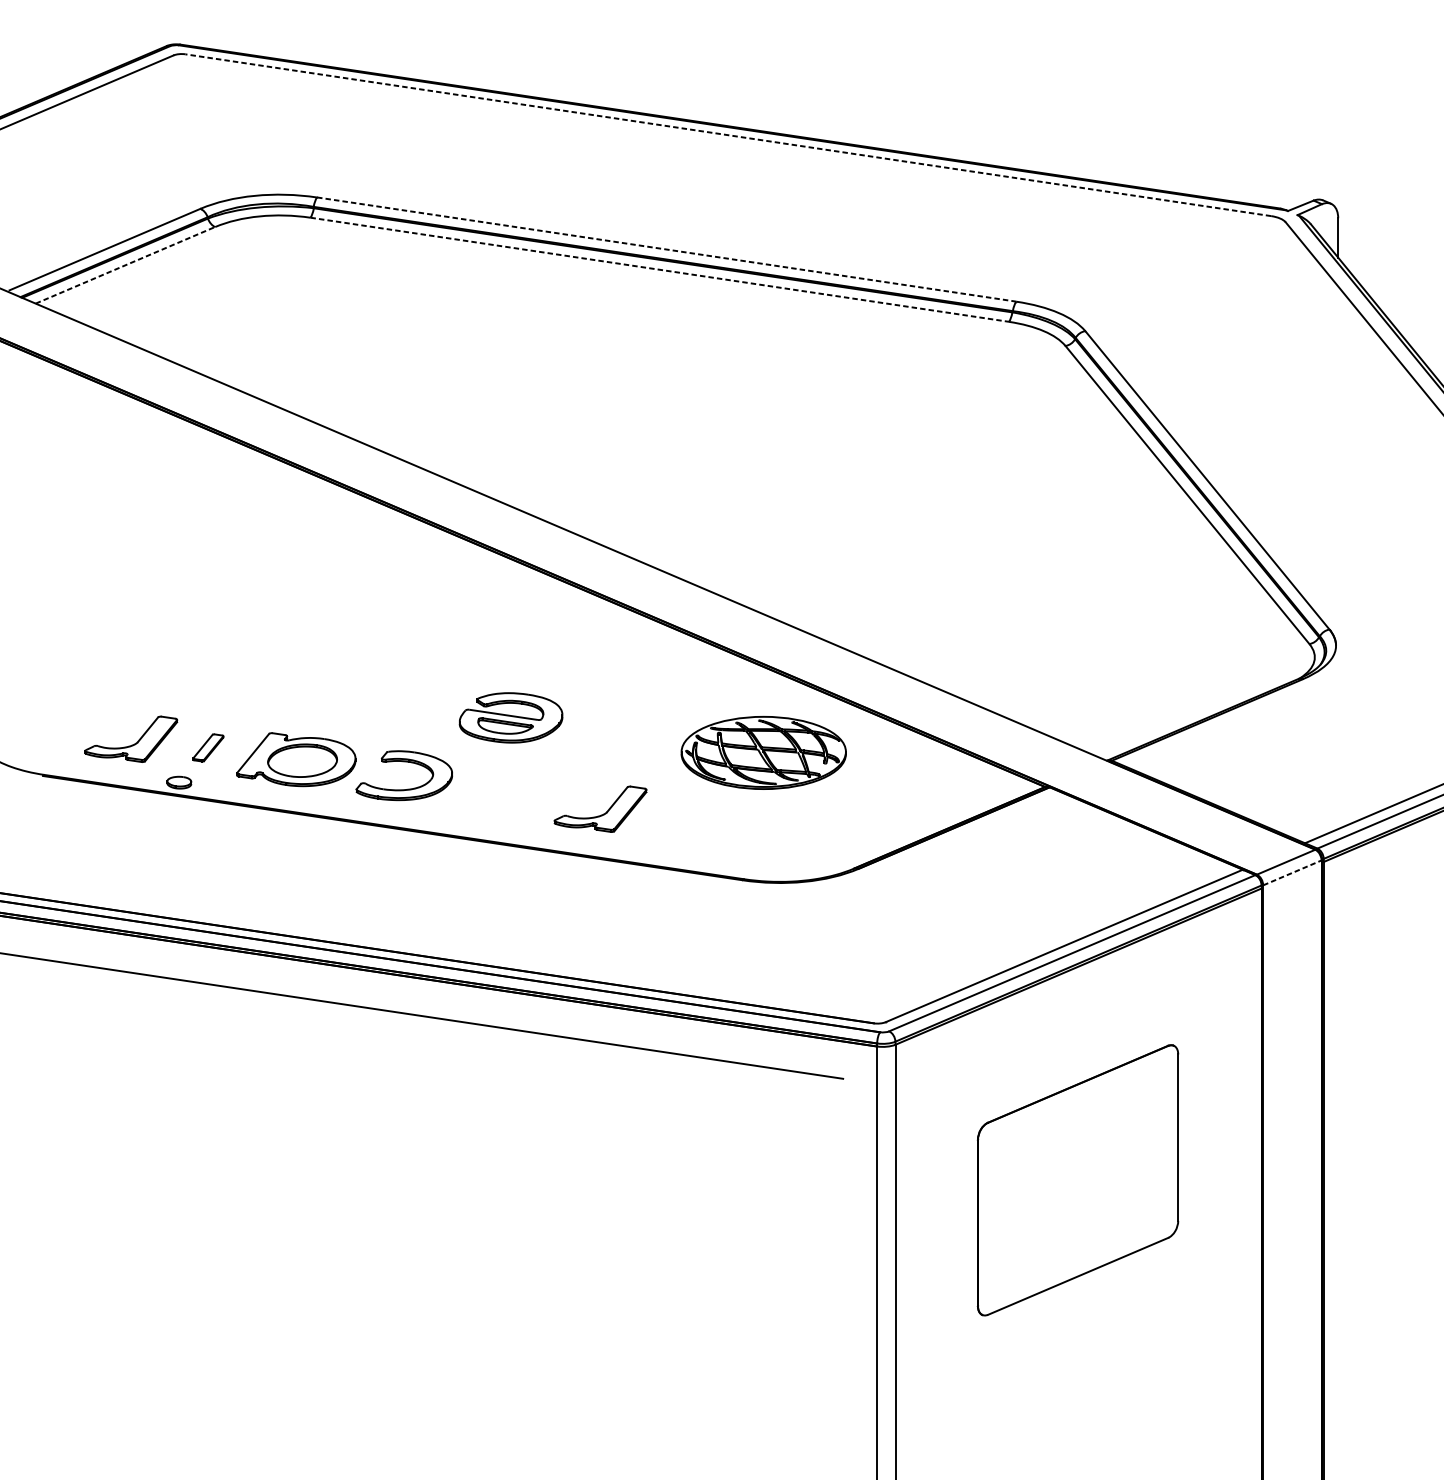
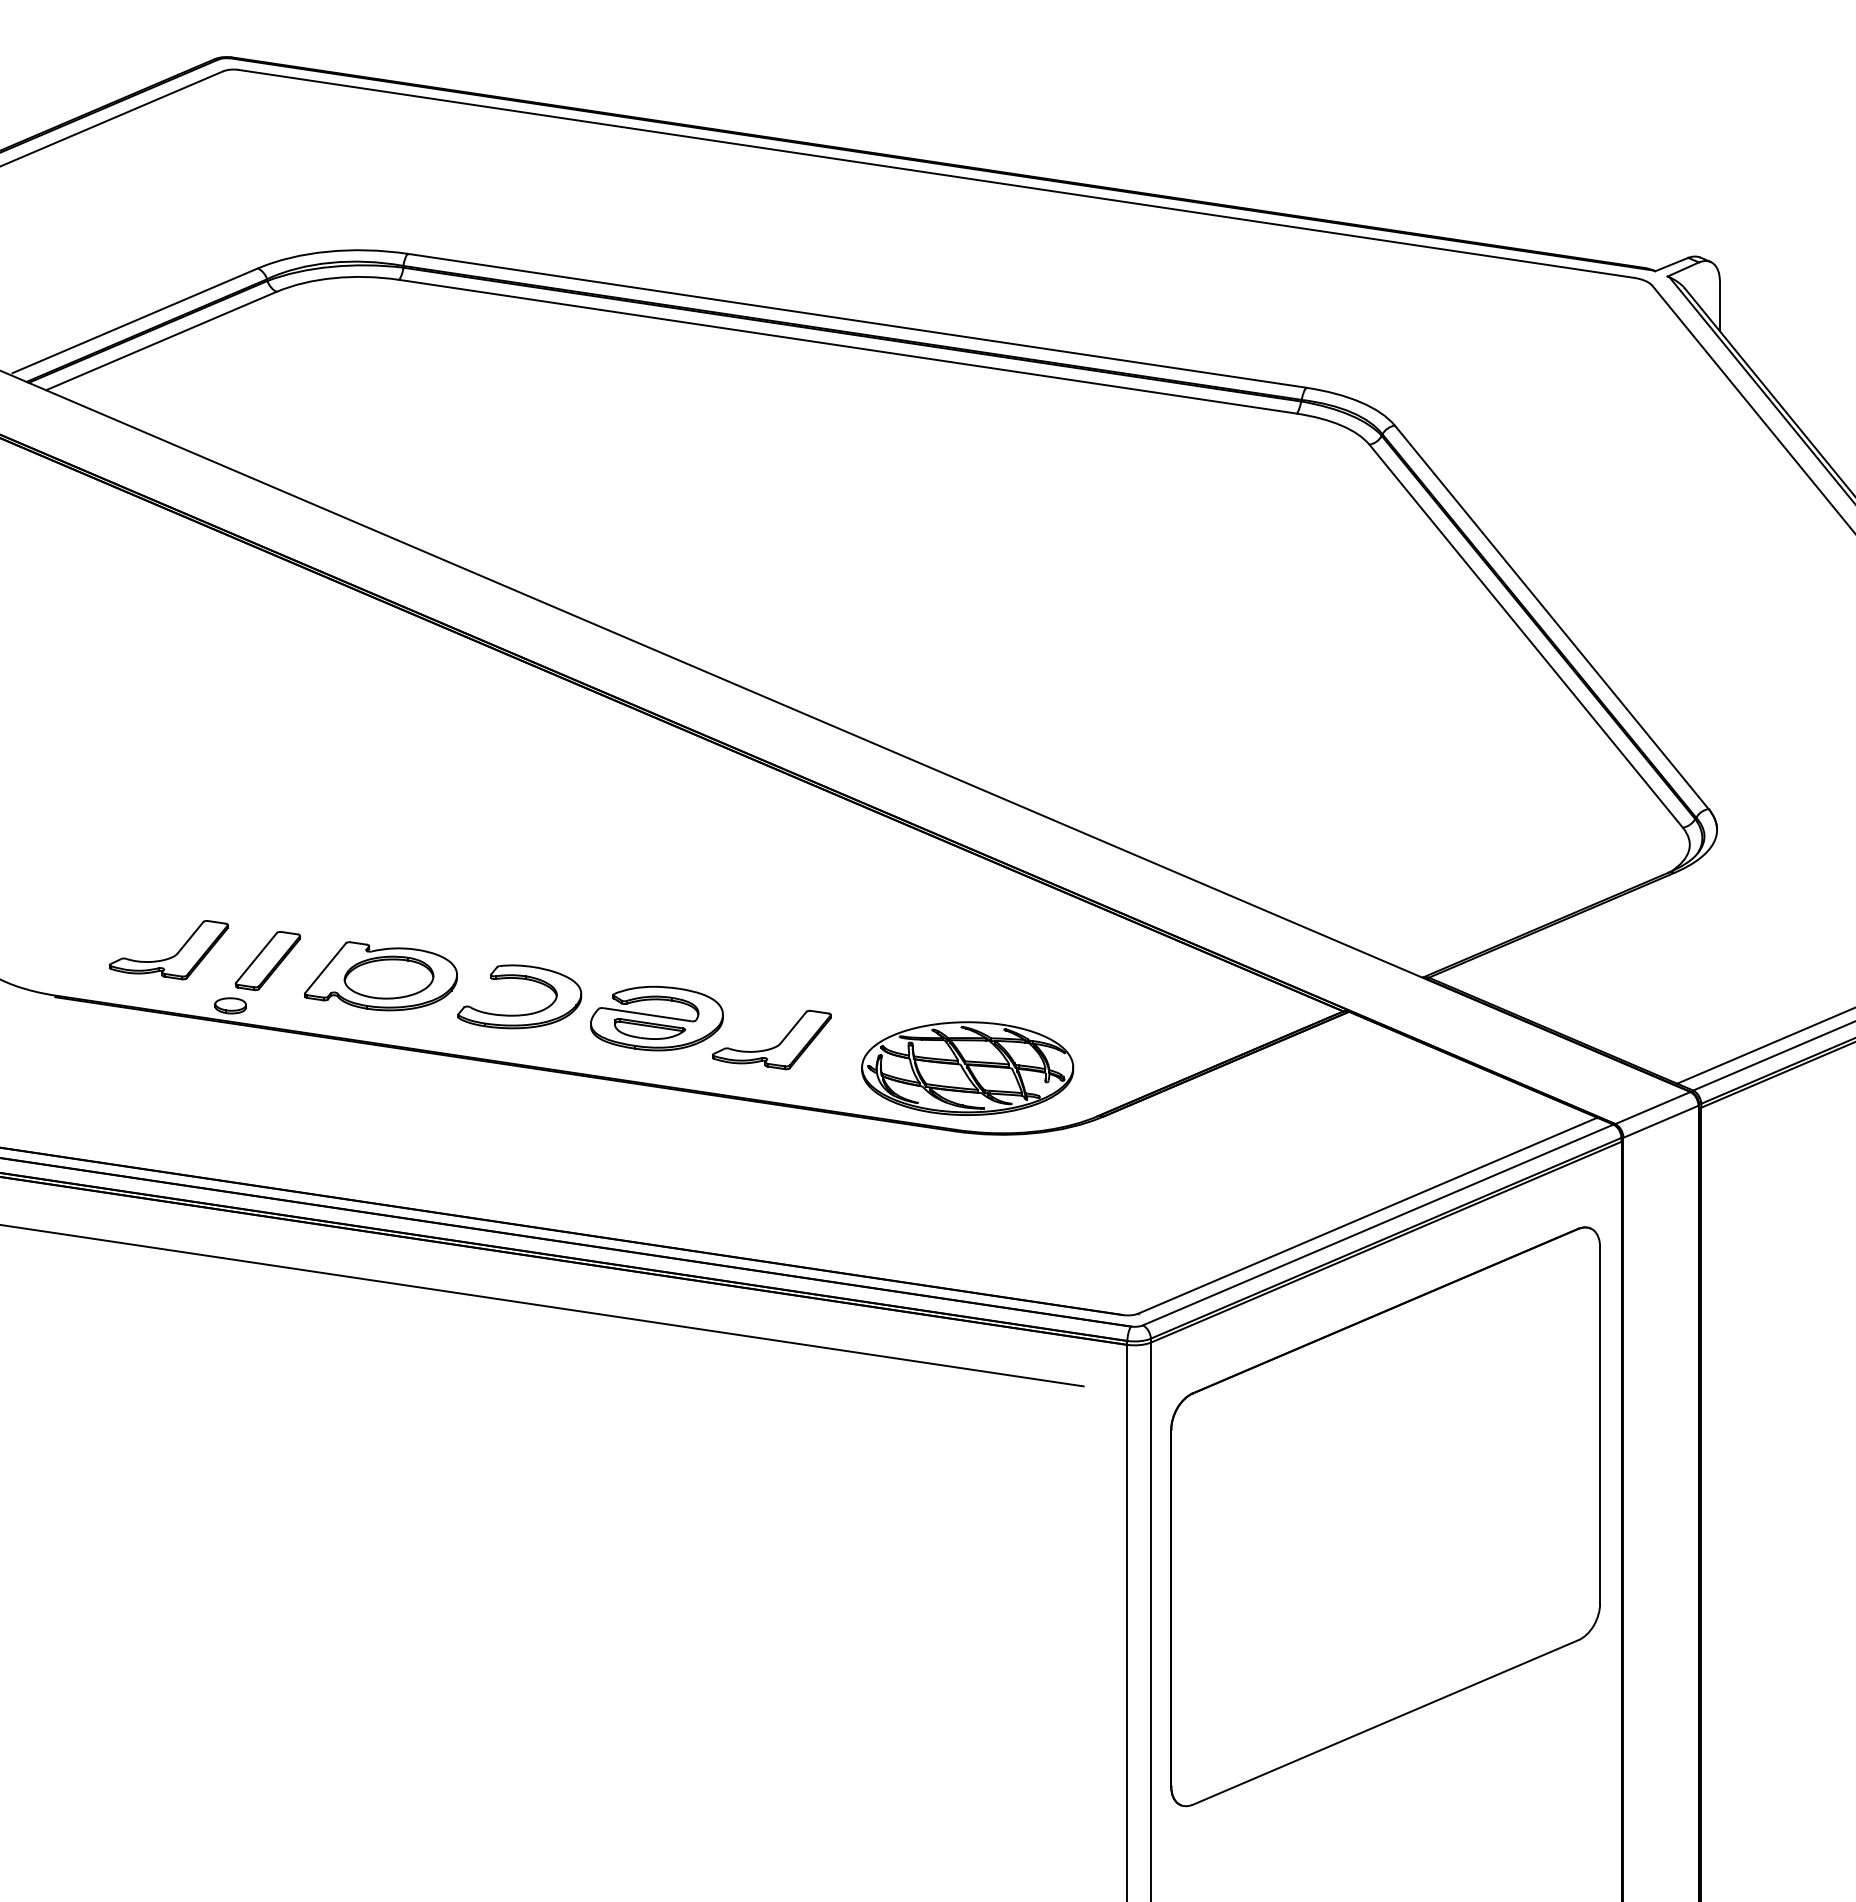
line: (727, 134) -> (935, 173), dashed -> solid
line: (667, 249) -> (857, 320), dashed -> solid
line: (125, 264) -> (161, 340), dashed -> solid
line: (660, 269) -> (848, 346), dashed -> solid
part: (510, 717) -> (656, 1018), moved
part: (207, 748) -> (267, 961), size x1.67
part: (763, 752) -> (967, 1068), moved
line: (1292, 872) -> (1661, 1121), dashed -> solid
part: (1078, 1180) -> (1385, 1516), size x1.67

